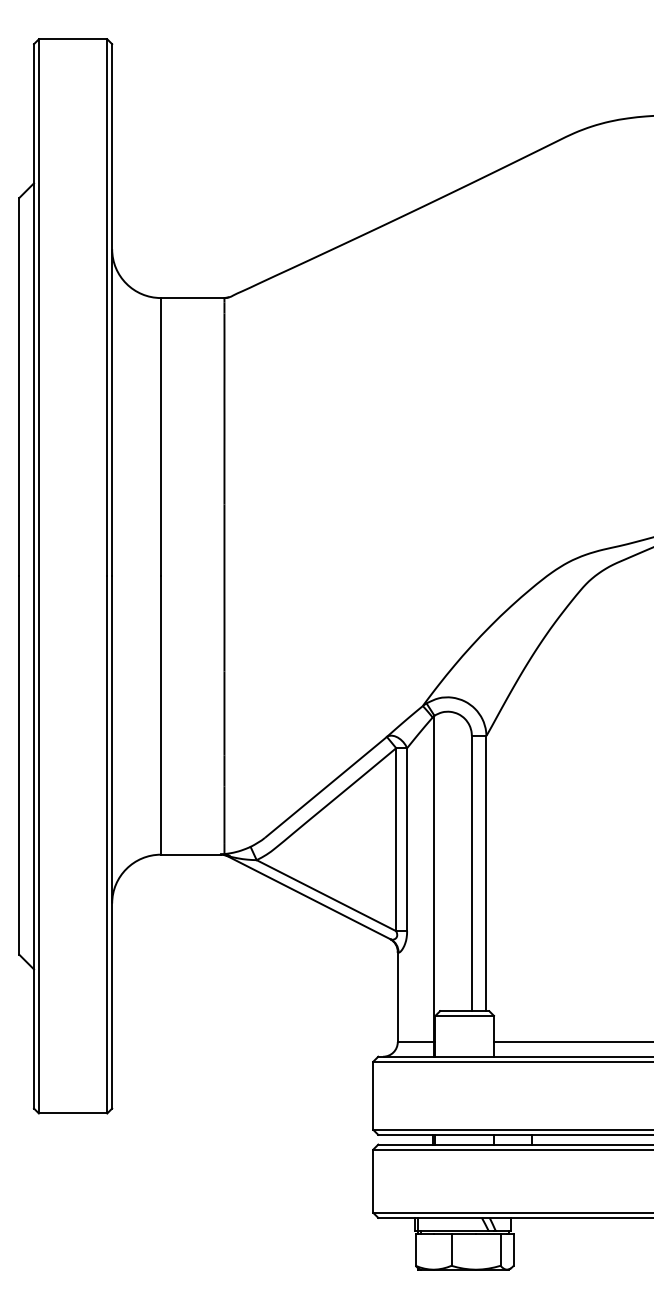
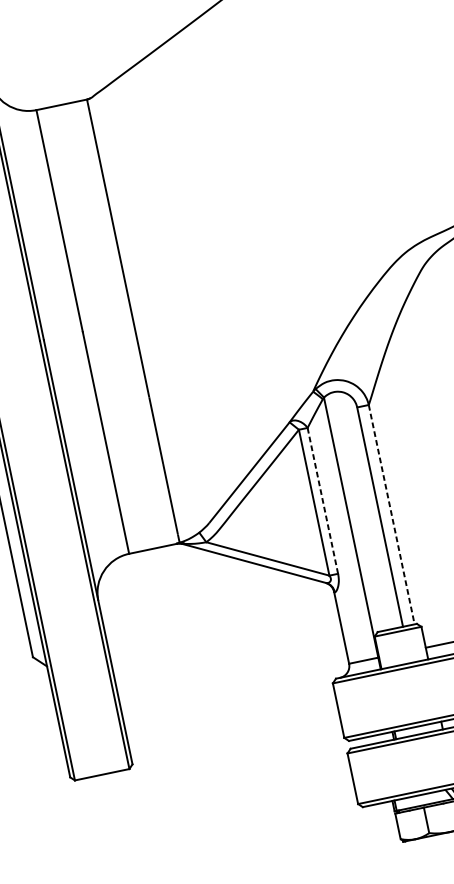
line: (407, 839) -> (323, 500), solid -> dashed
line: (486, 873) -> (391, 514), solid -> dashed

